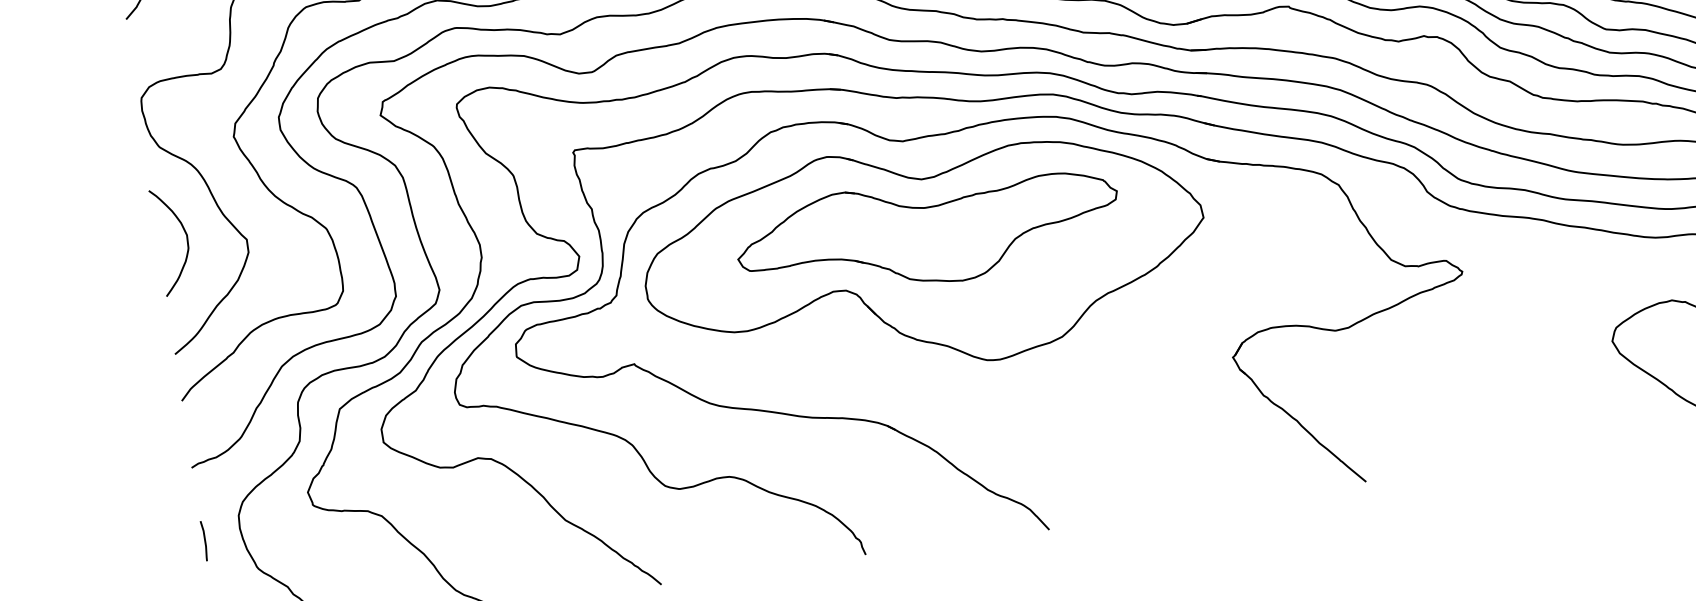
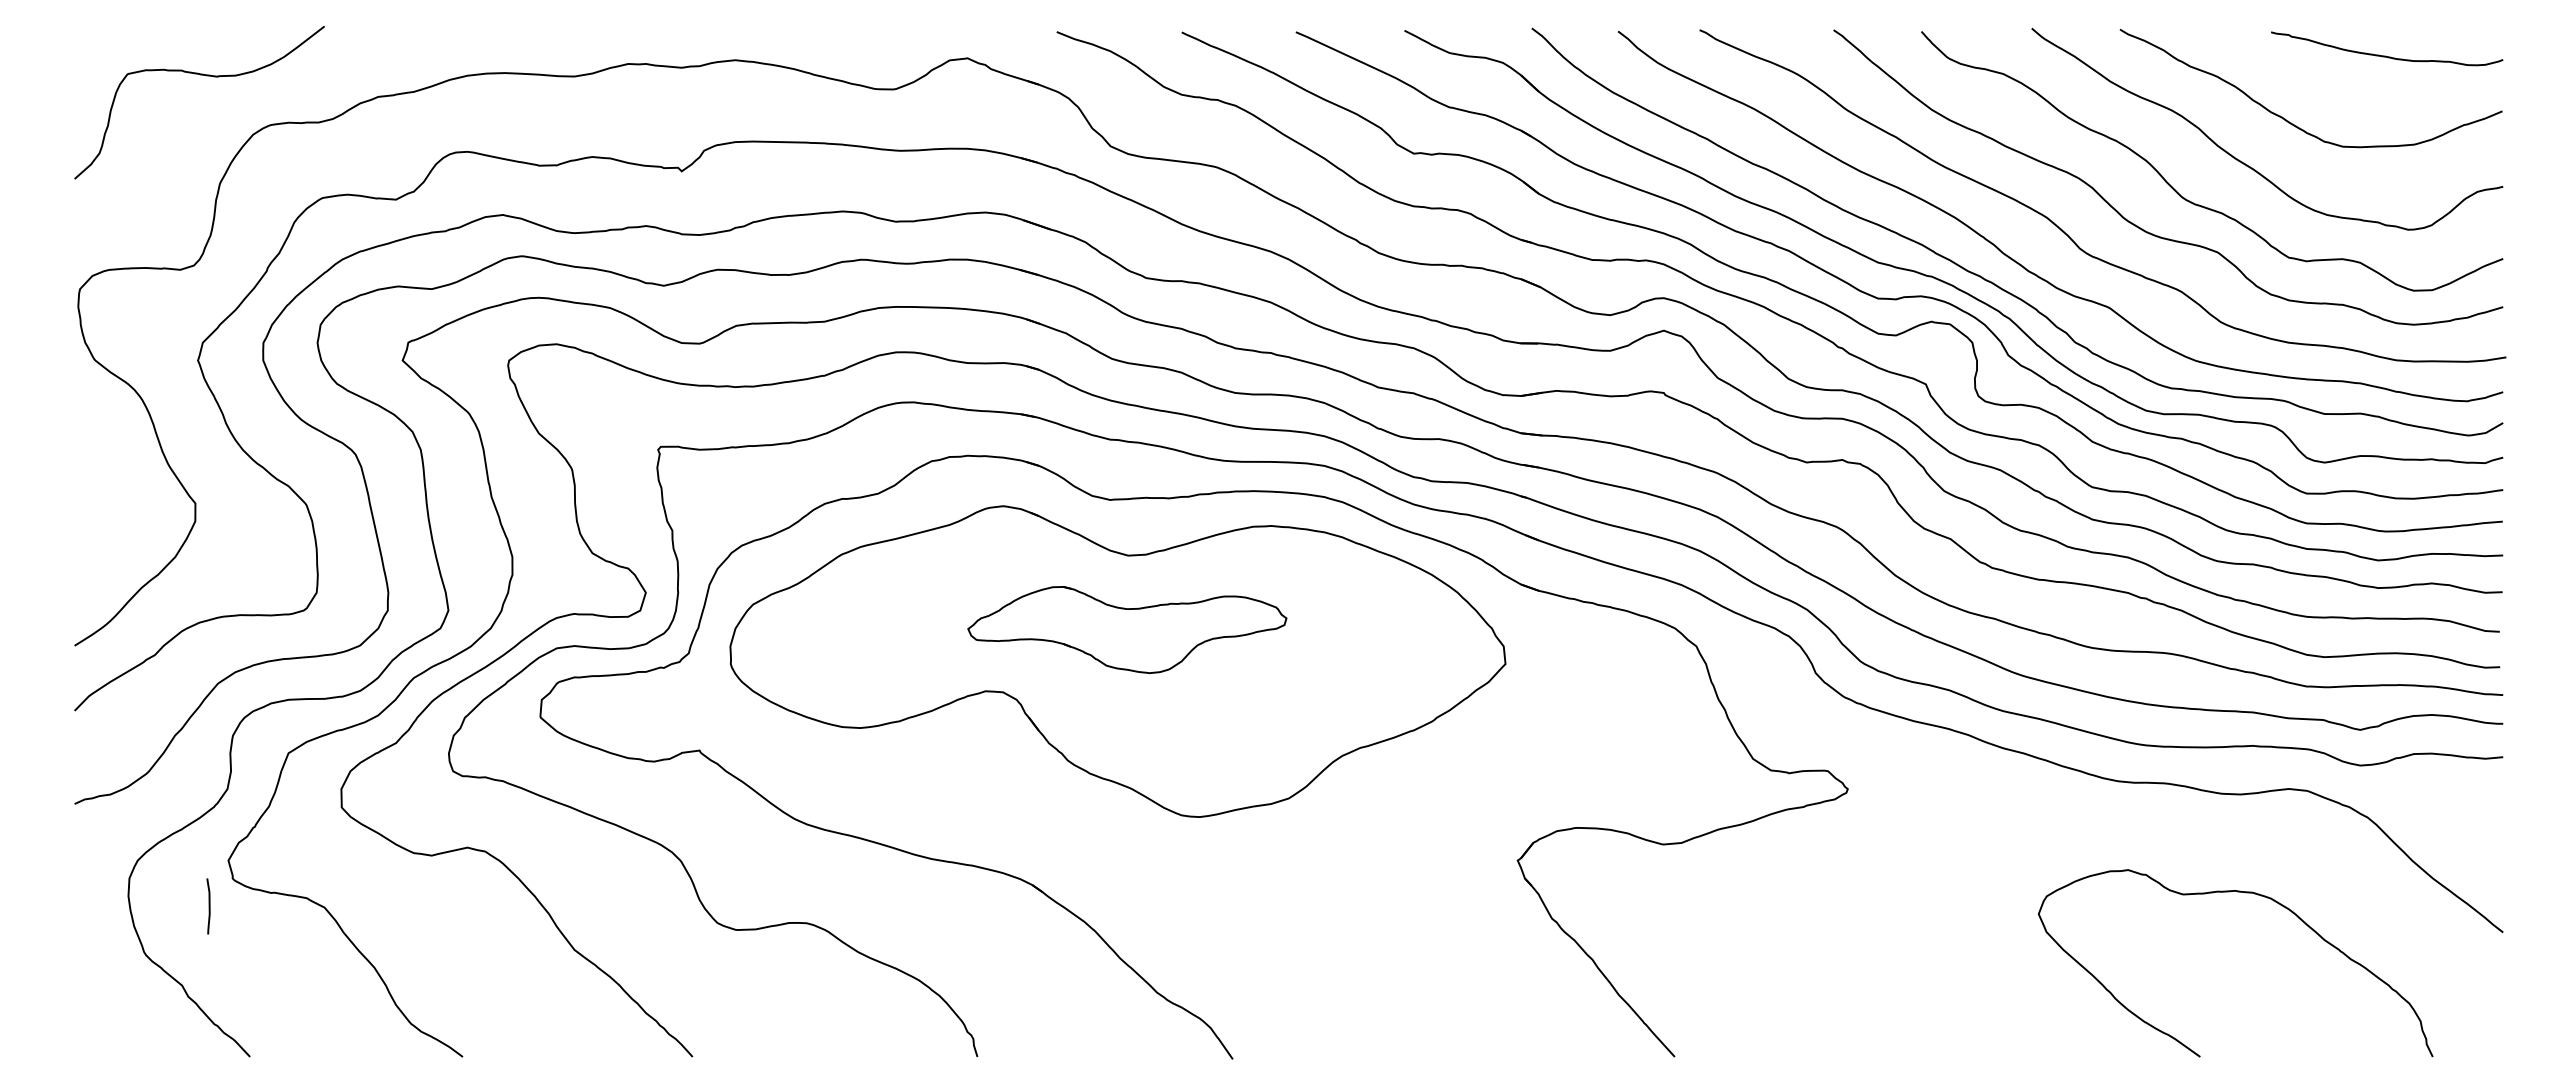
part: (928, 232) -> (1127, 629), size x0.6
curve: (186, 239) -> (113, 491), removed
line: (204, 541) -> (208, 906), moved

